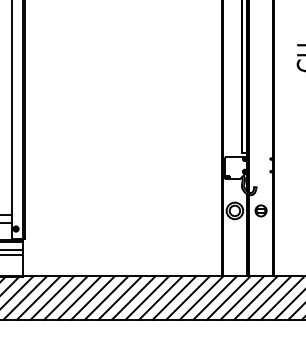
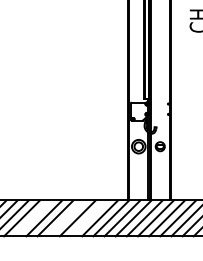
line: (106, 297) -> (33, 217), removed
line: (147, 297) -> (66, 217), removed
line: (174, 297) -> (89, 217), removed

